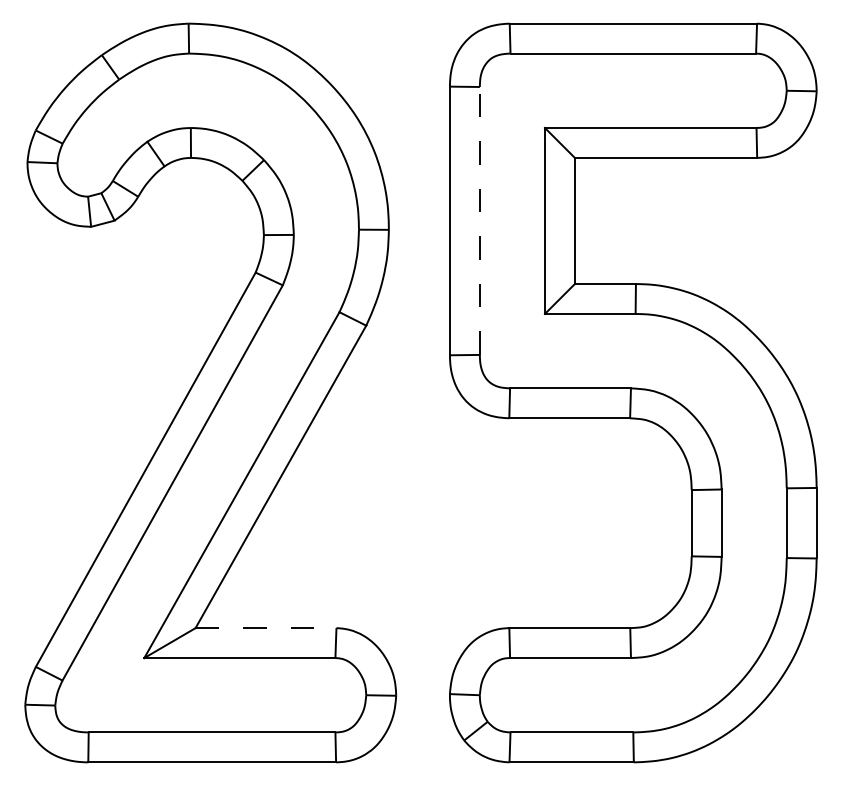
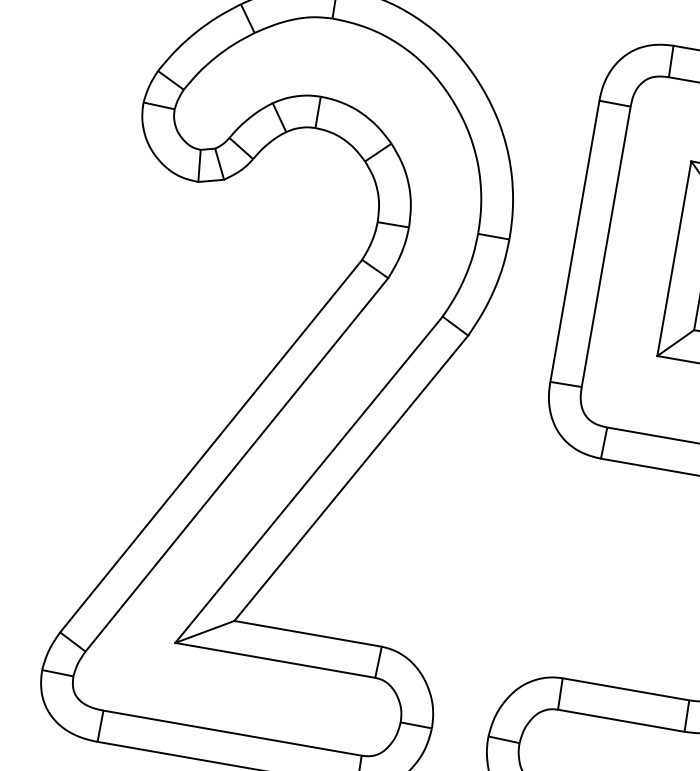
line: (479, 220) -> (605, 246), dashed -> solid
line: (266, 628) -> (308, 634), dashed -> solid

